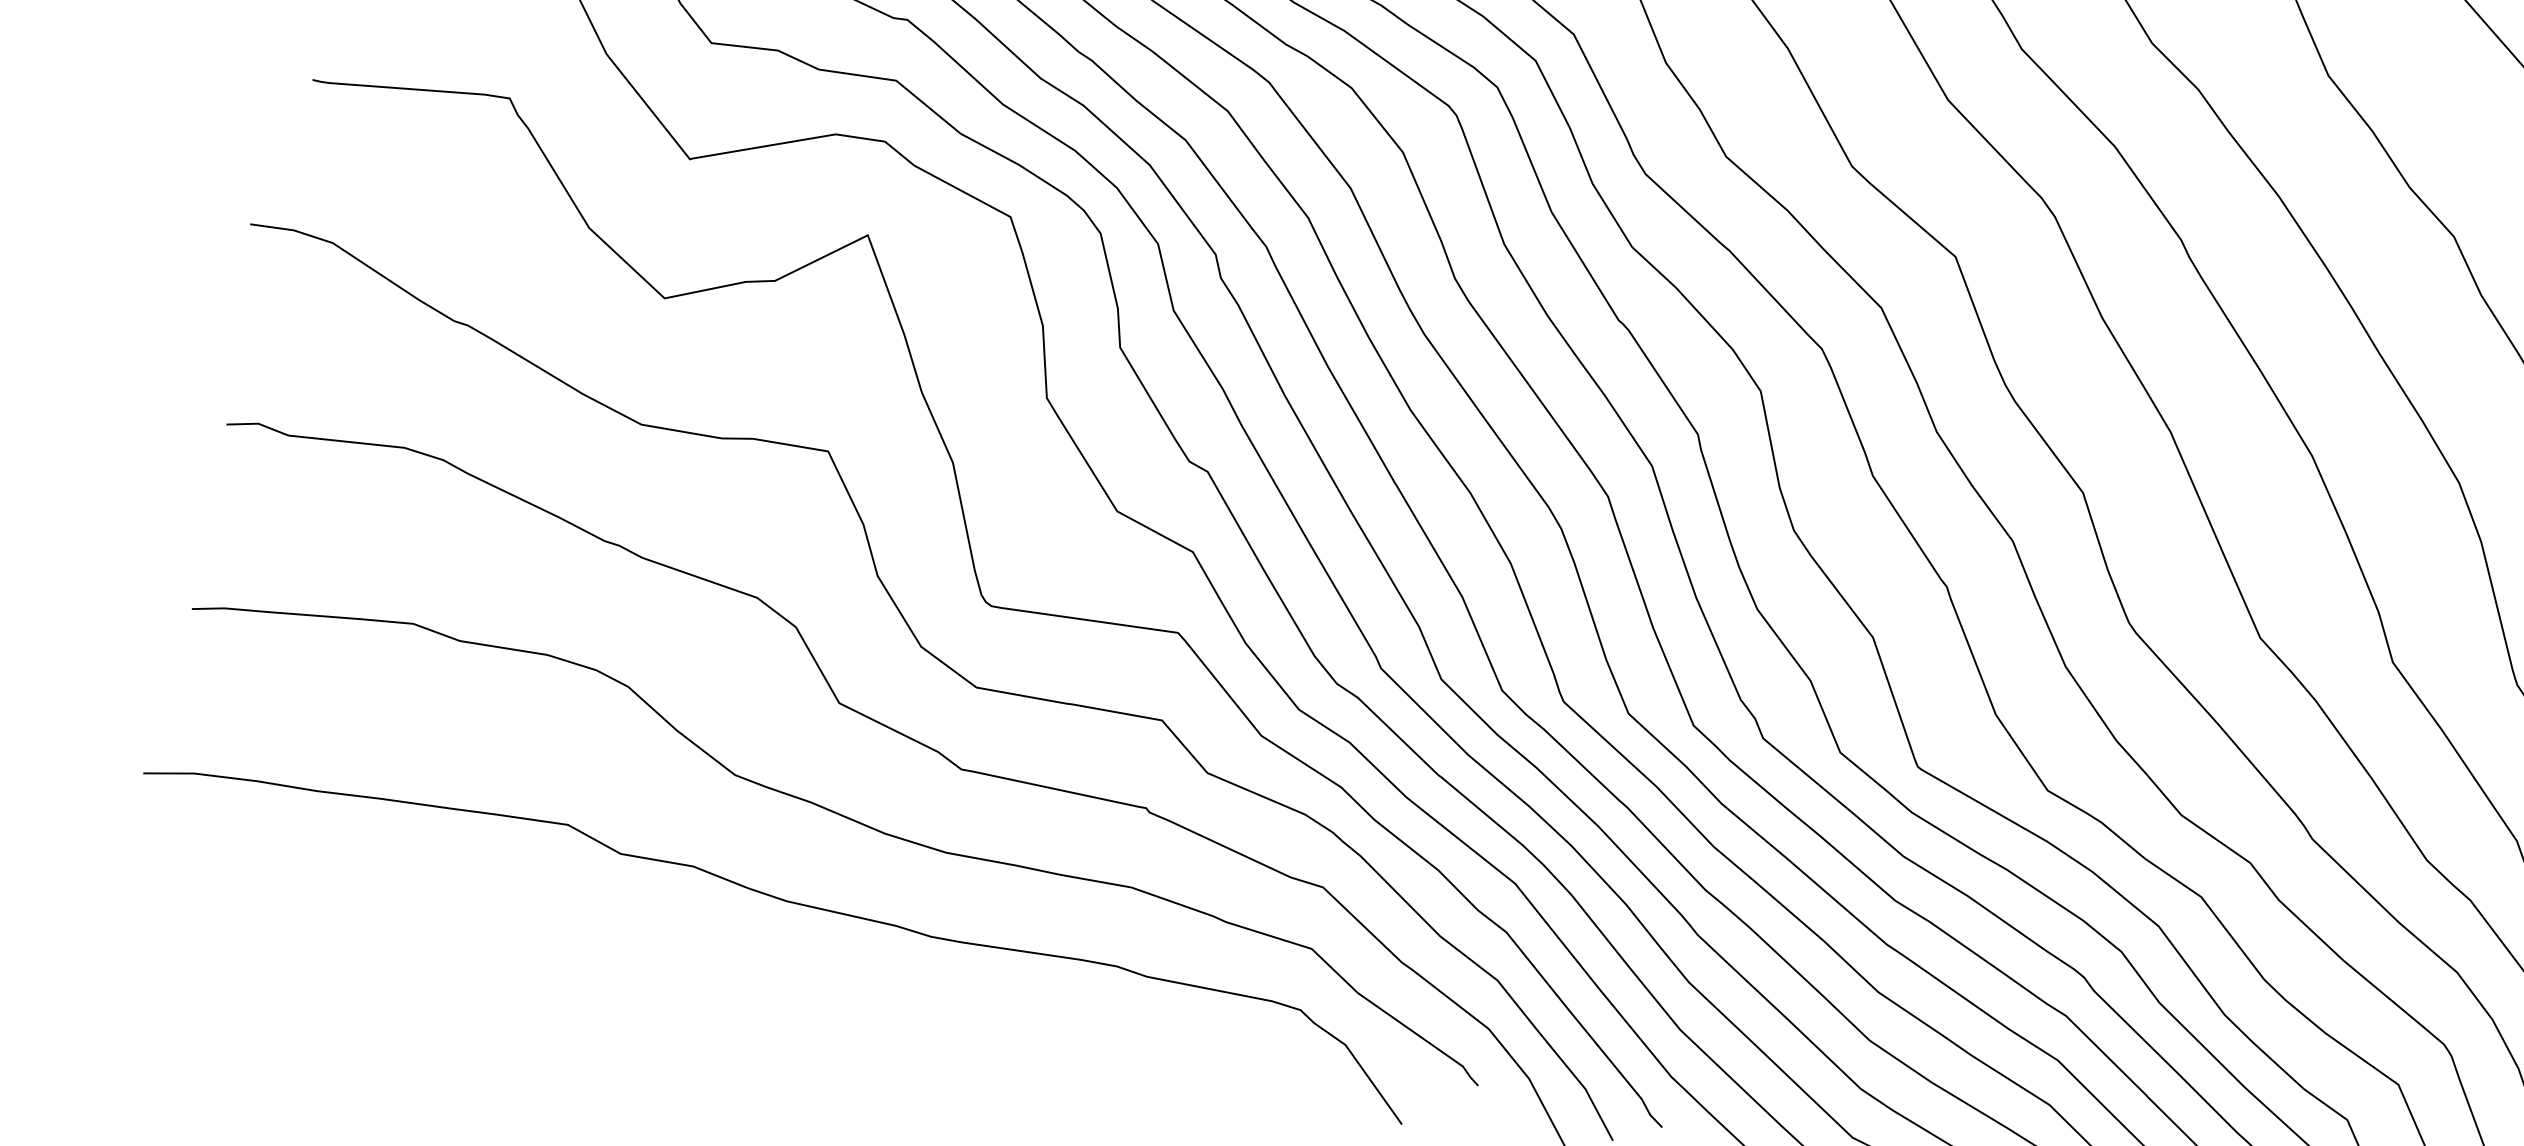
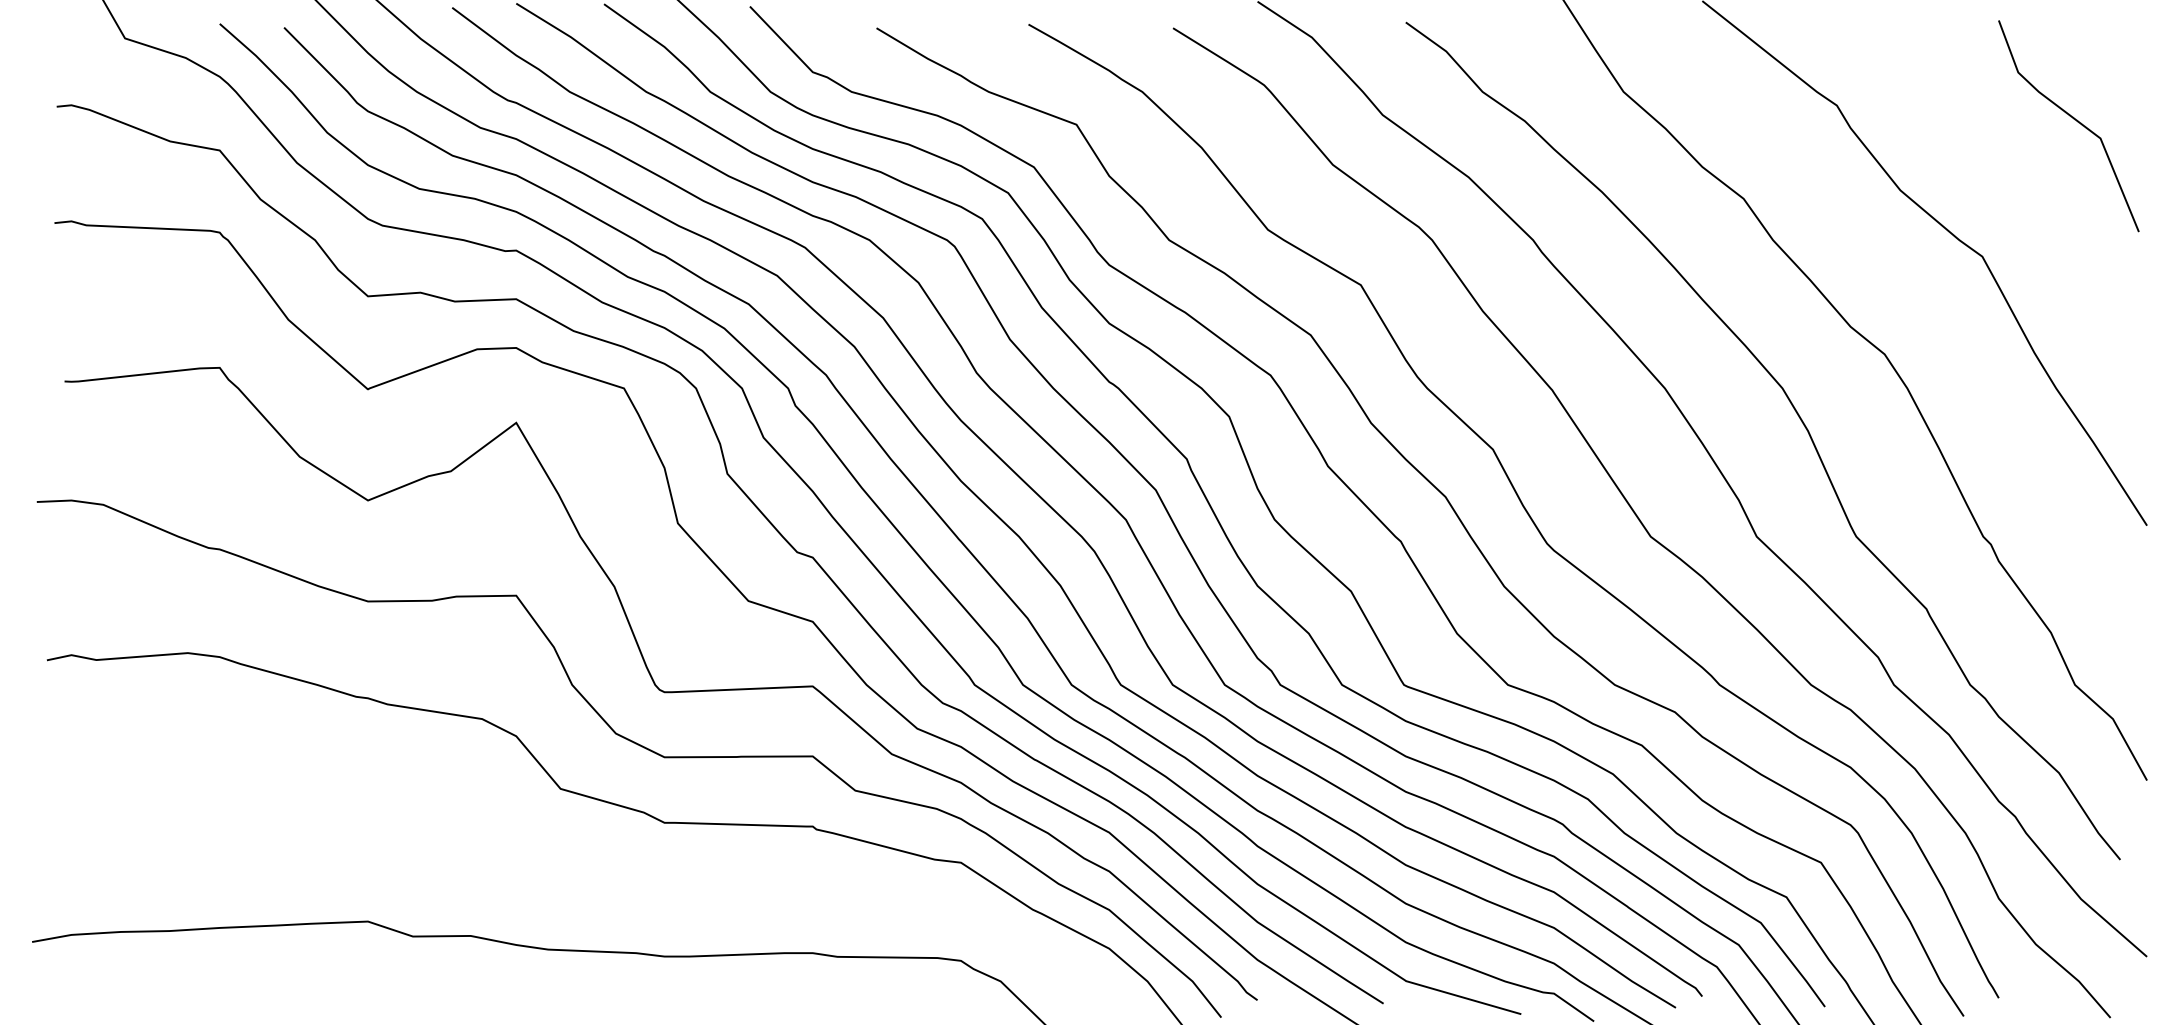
curve: (846, 819) -> (582, 877), removed

